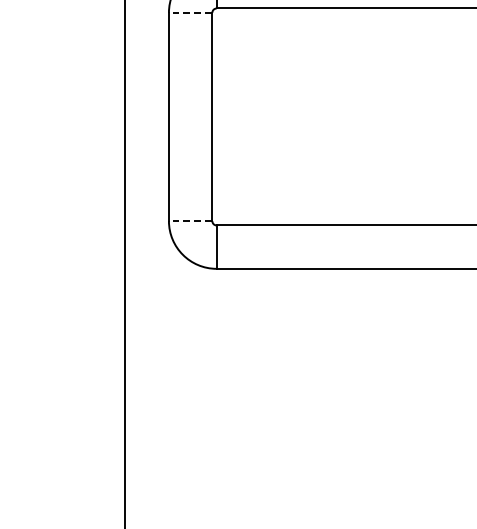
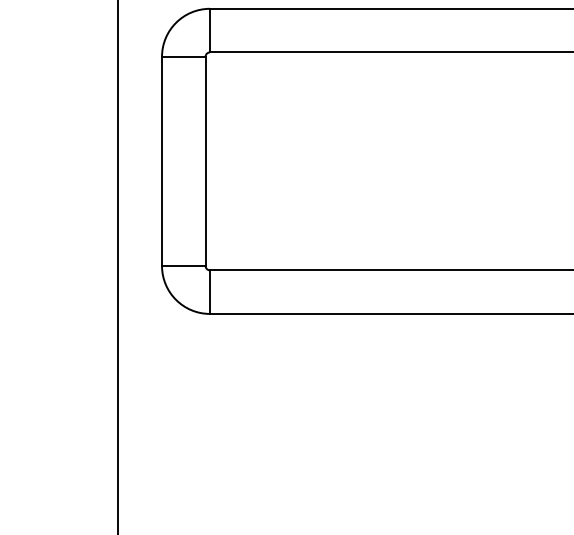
line: (190, 12) -> (183, 56), dashed -> solid
line: (190, 220) -> (183, 265), dashed -> solid

